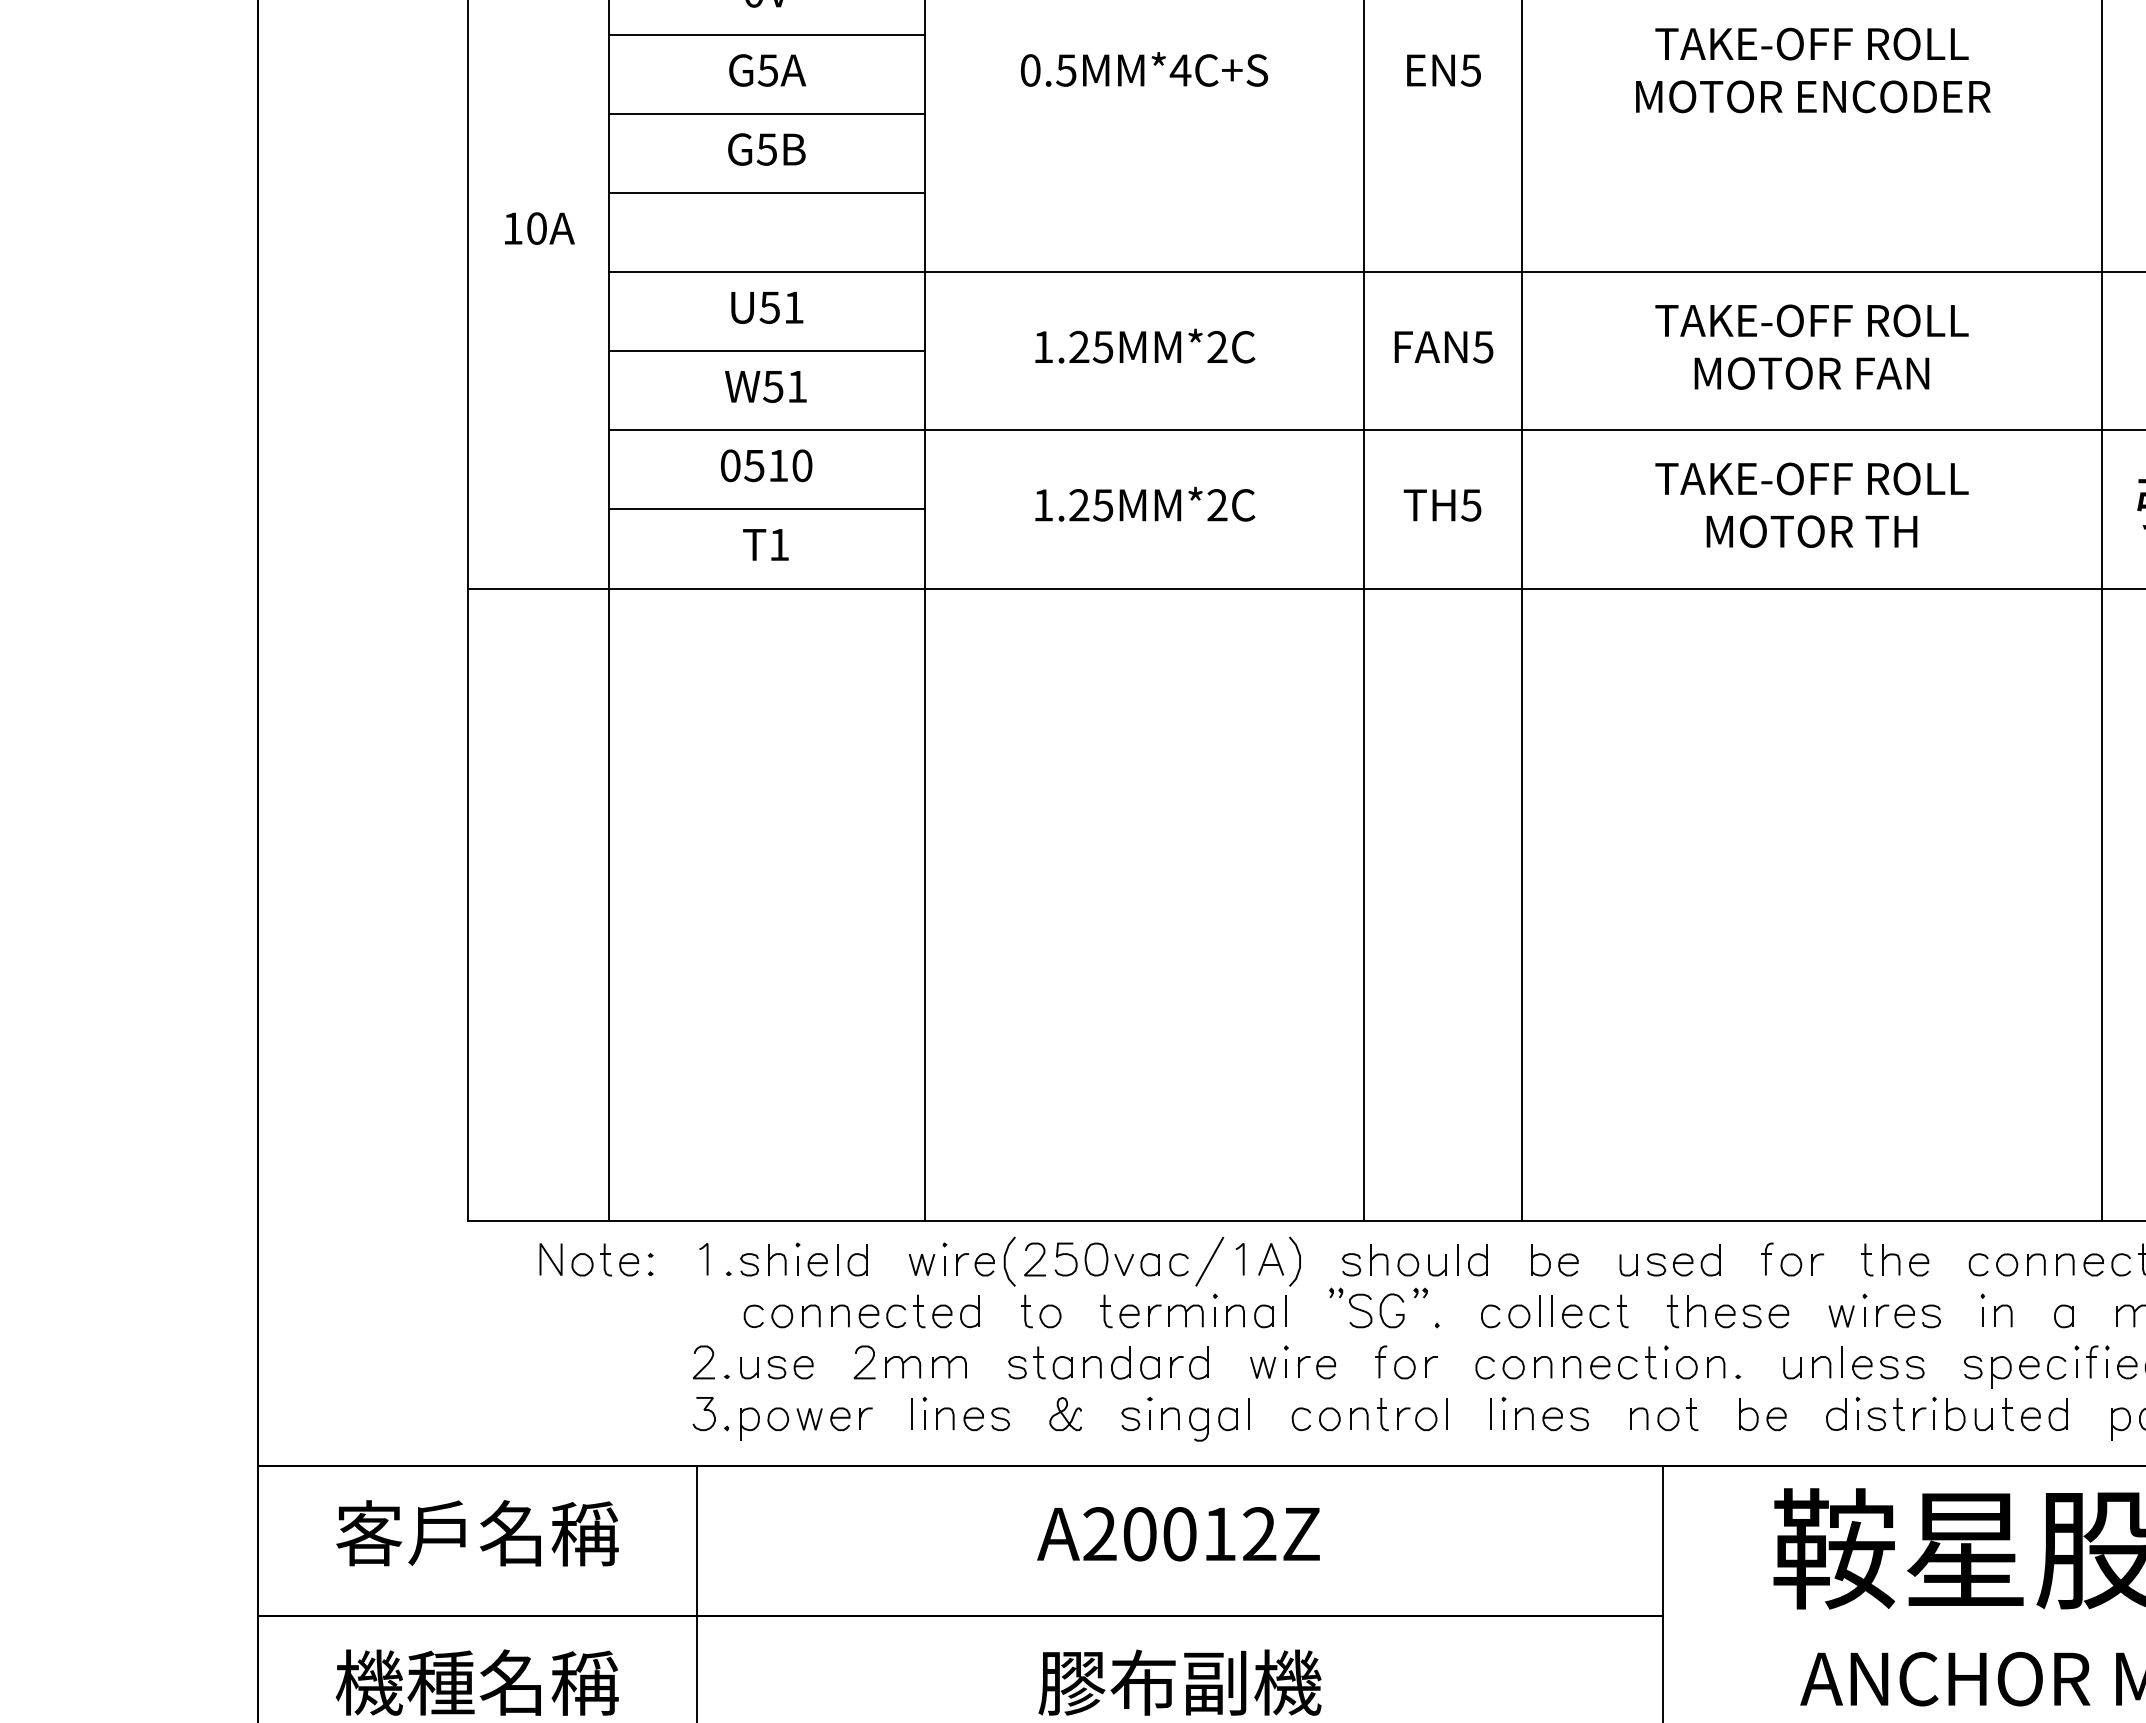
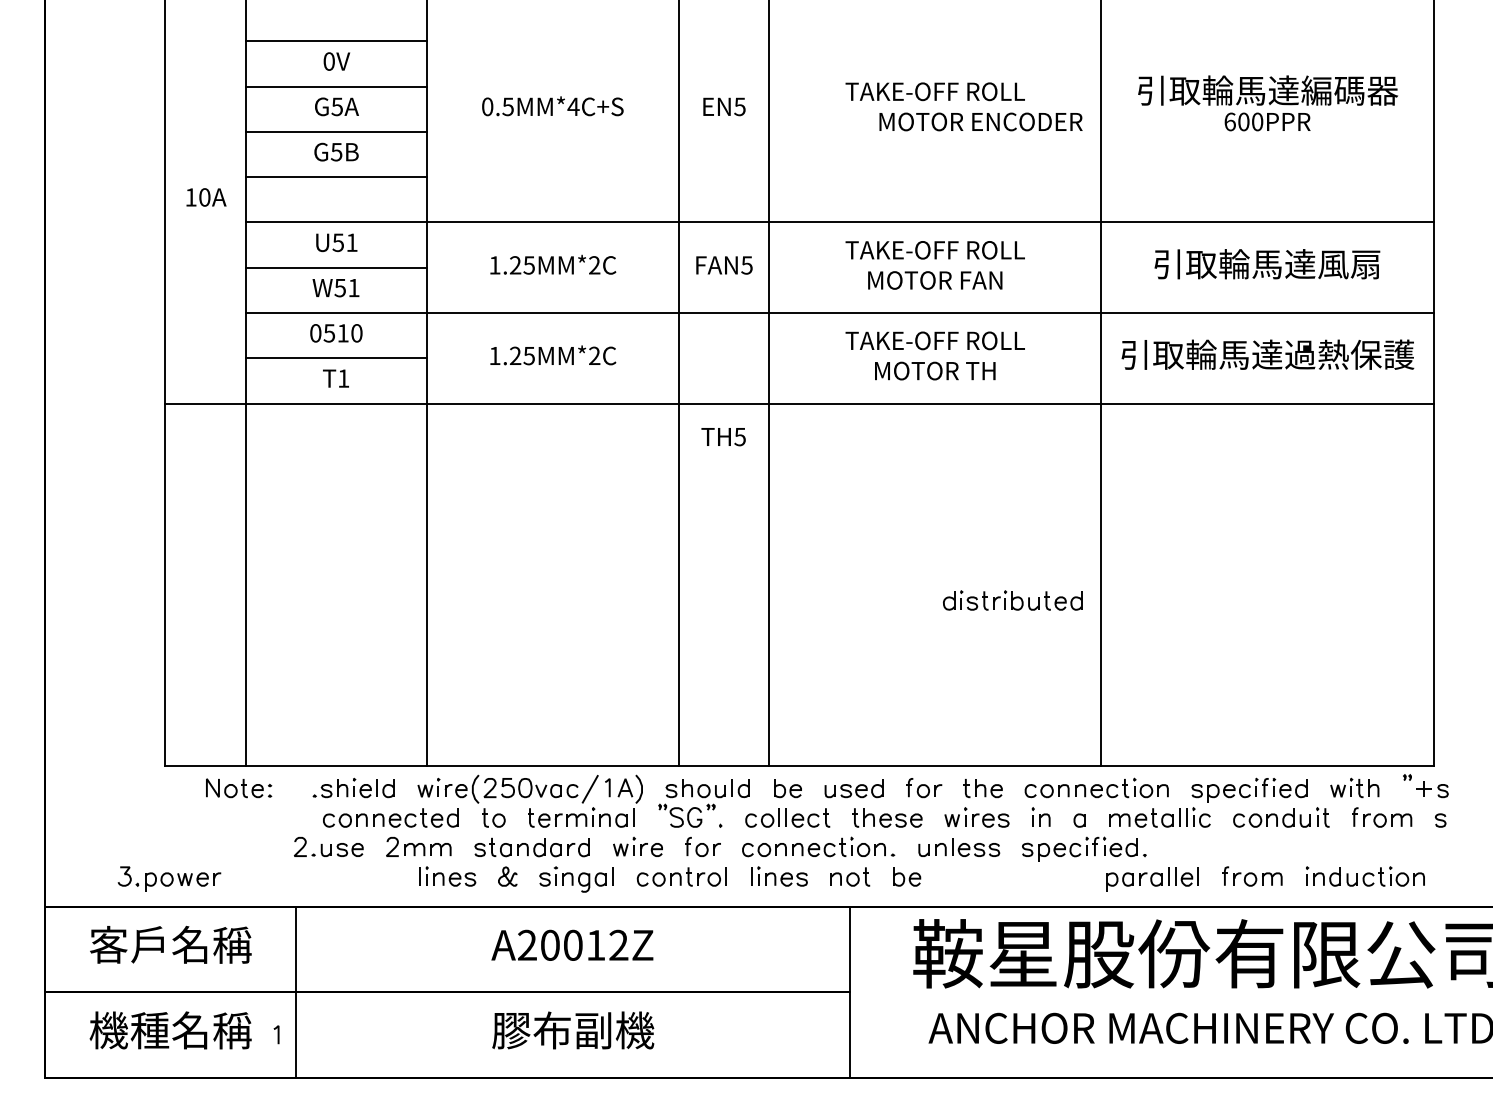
text: (1812, 96) -> (980, 121), moved
text: (1442, 506) -> (723, 437), moved
line: (705, 1258) -> (277, 1034), moved
part: (1946, 1413) -> (1012, 600), moved
part: (782, 1417) -> (169, 878), moved

